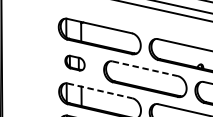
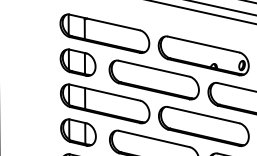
part: (74, 63) -> (77, 62), size x1.67
line: (145, 68) -> (154, 68), dashed -> solid
line: (100, 90) -> (105, 92), dashed -> solid

